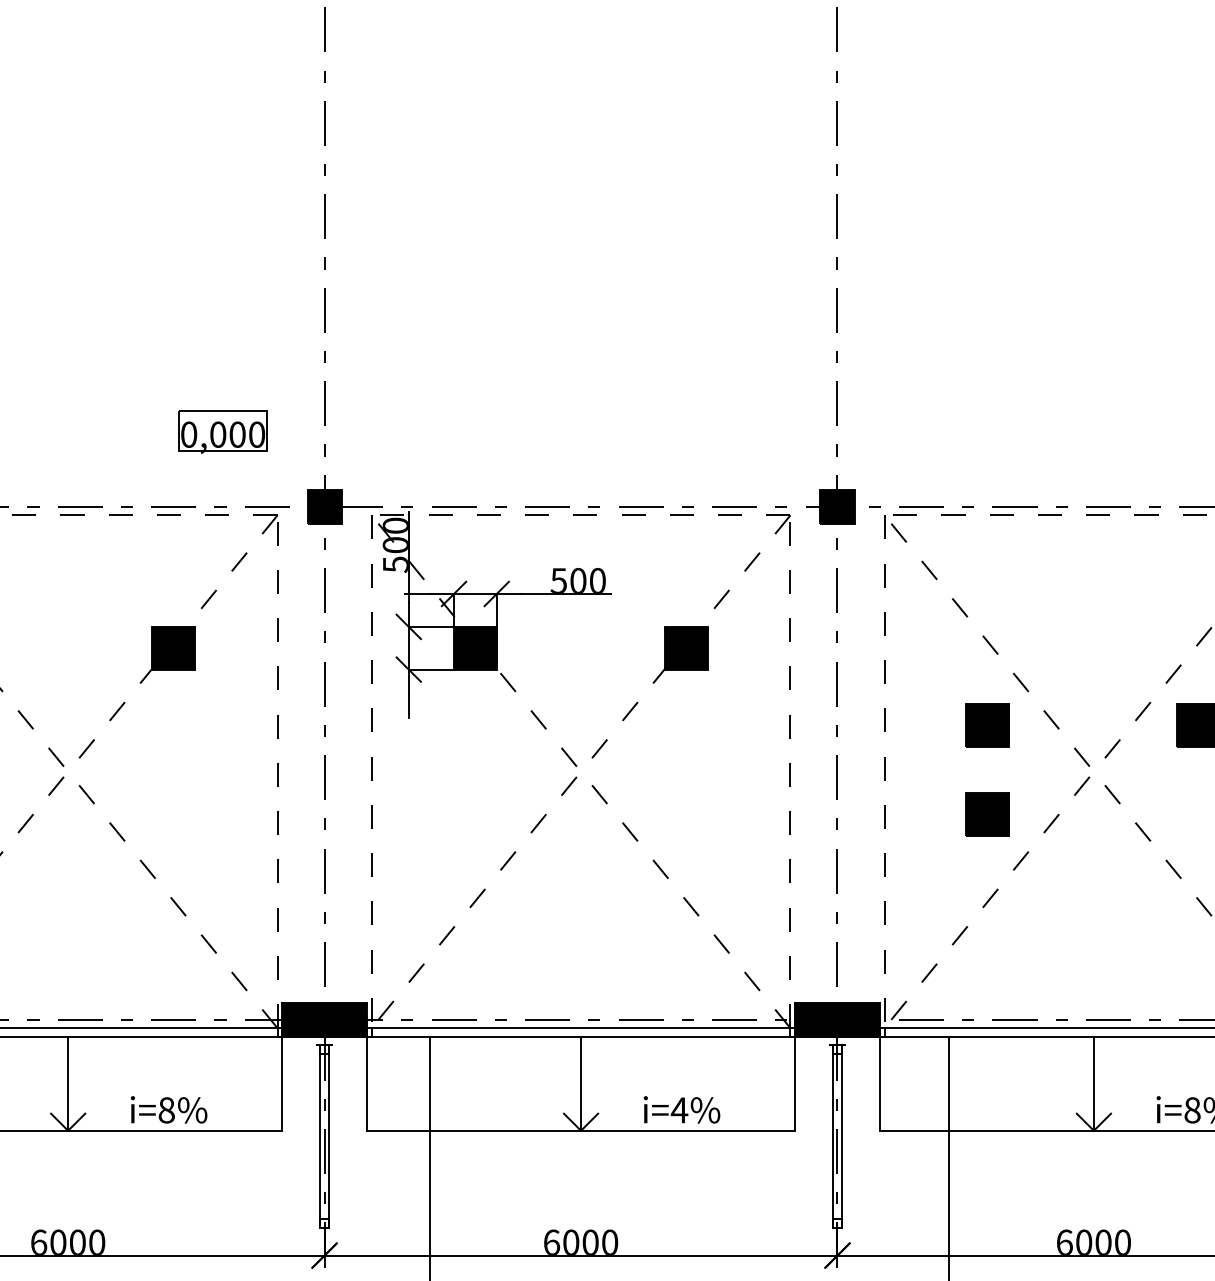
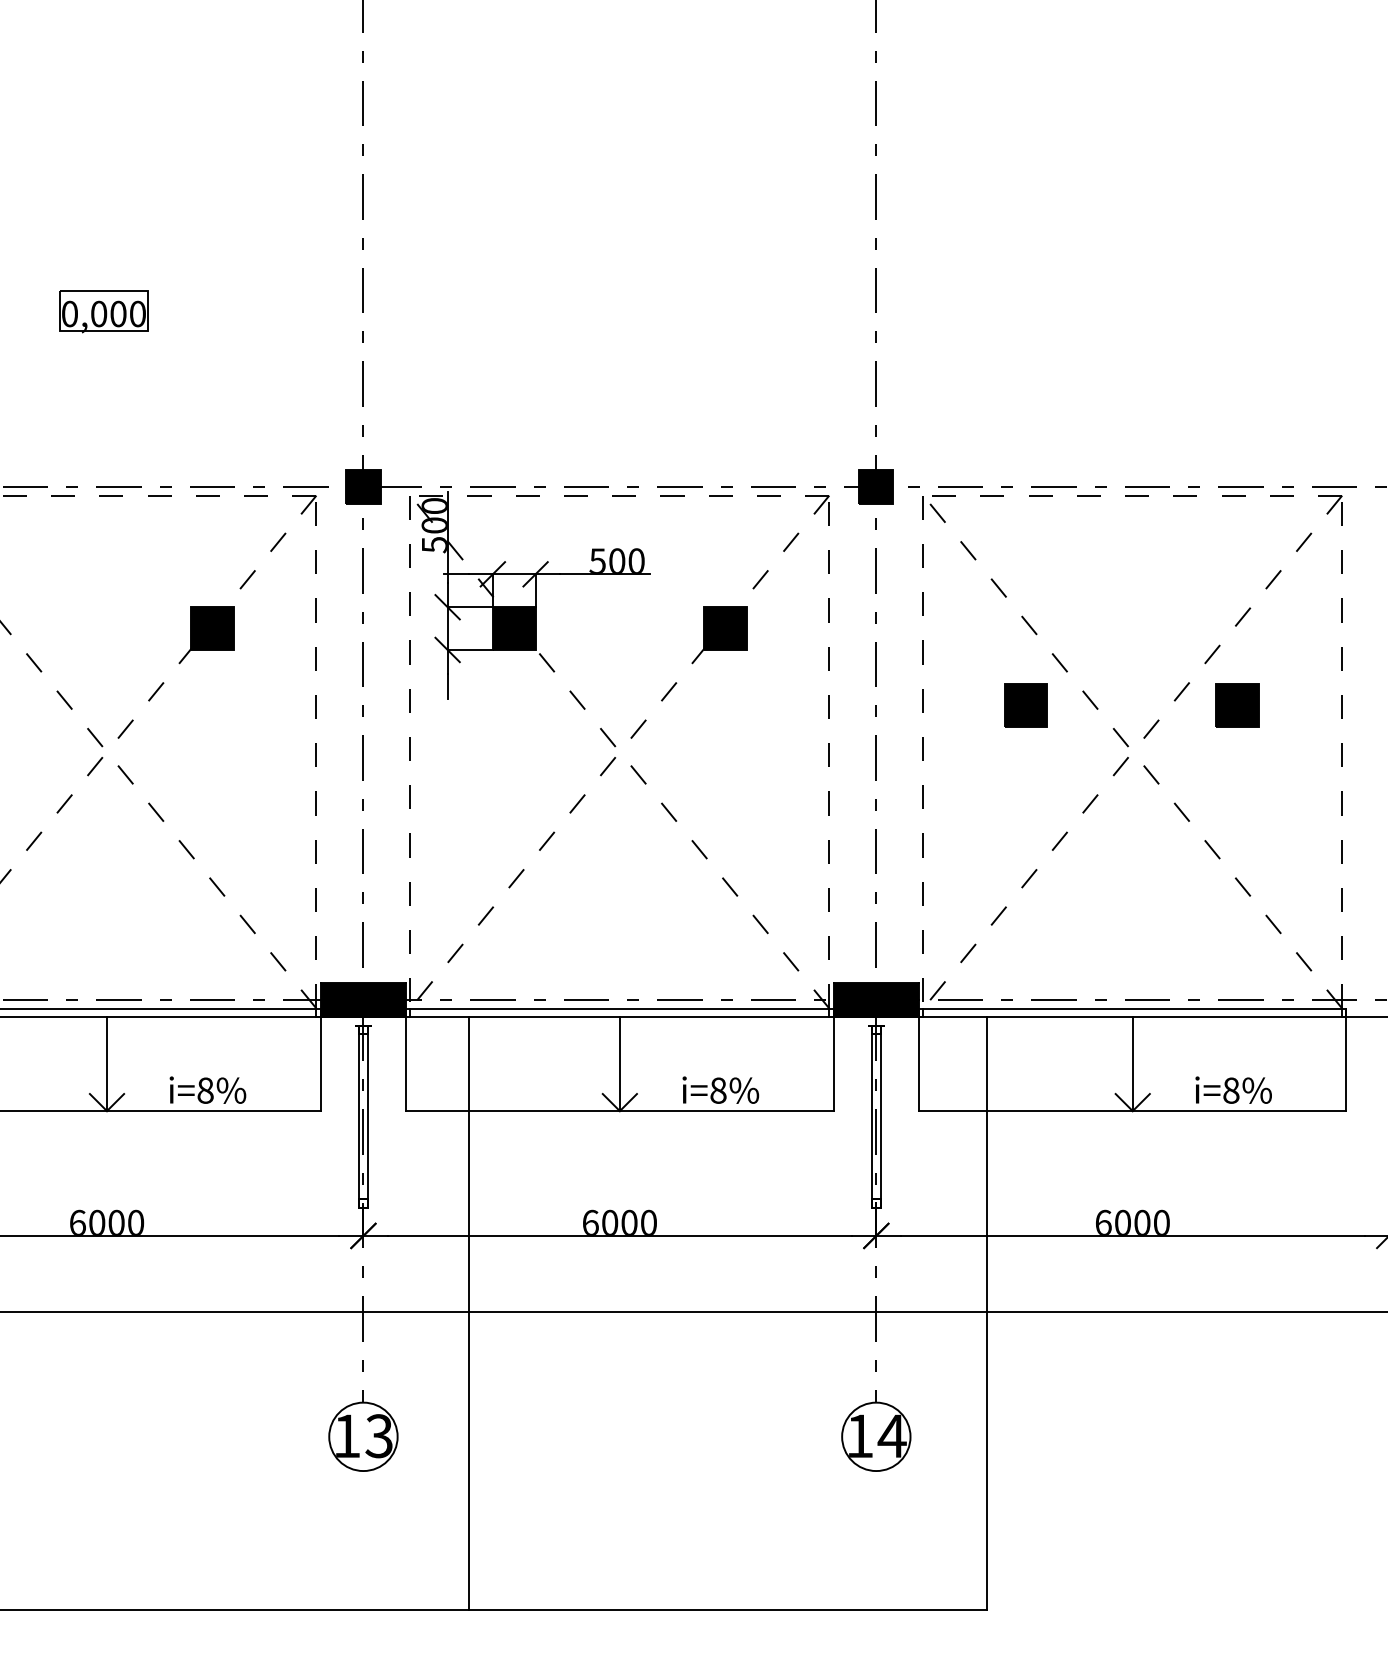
part: (222, 432) -> (103, 311), moved
part: (986, 814) -> (1025, 794), removed
text: (679, 1110) -> (718, 1090), i=4% -> i=8%

